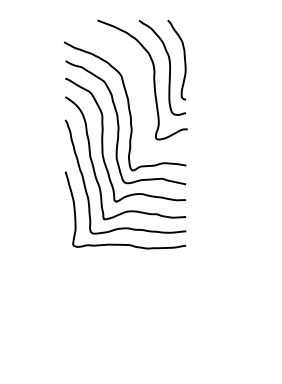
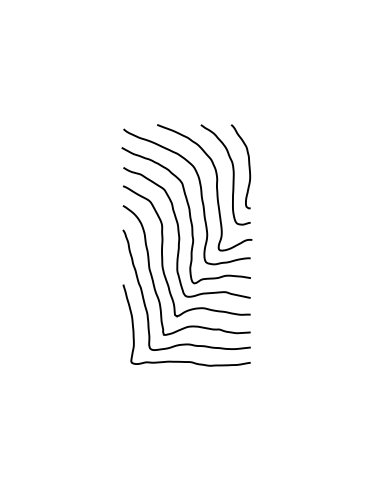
curve: (138, 88) -> (200, 196), added

